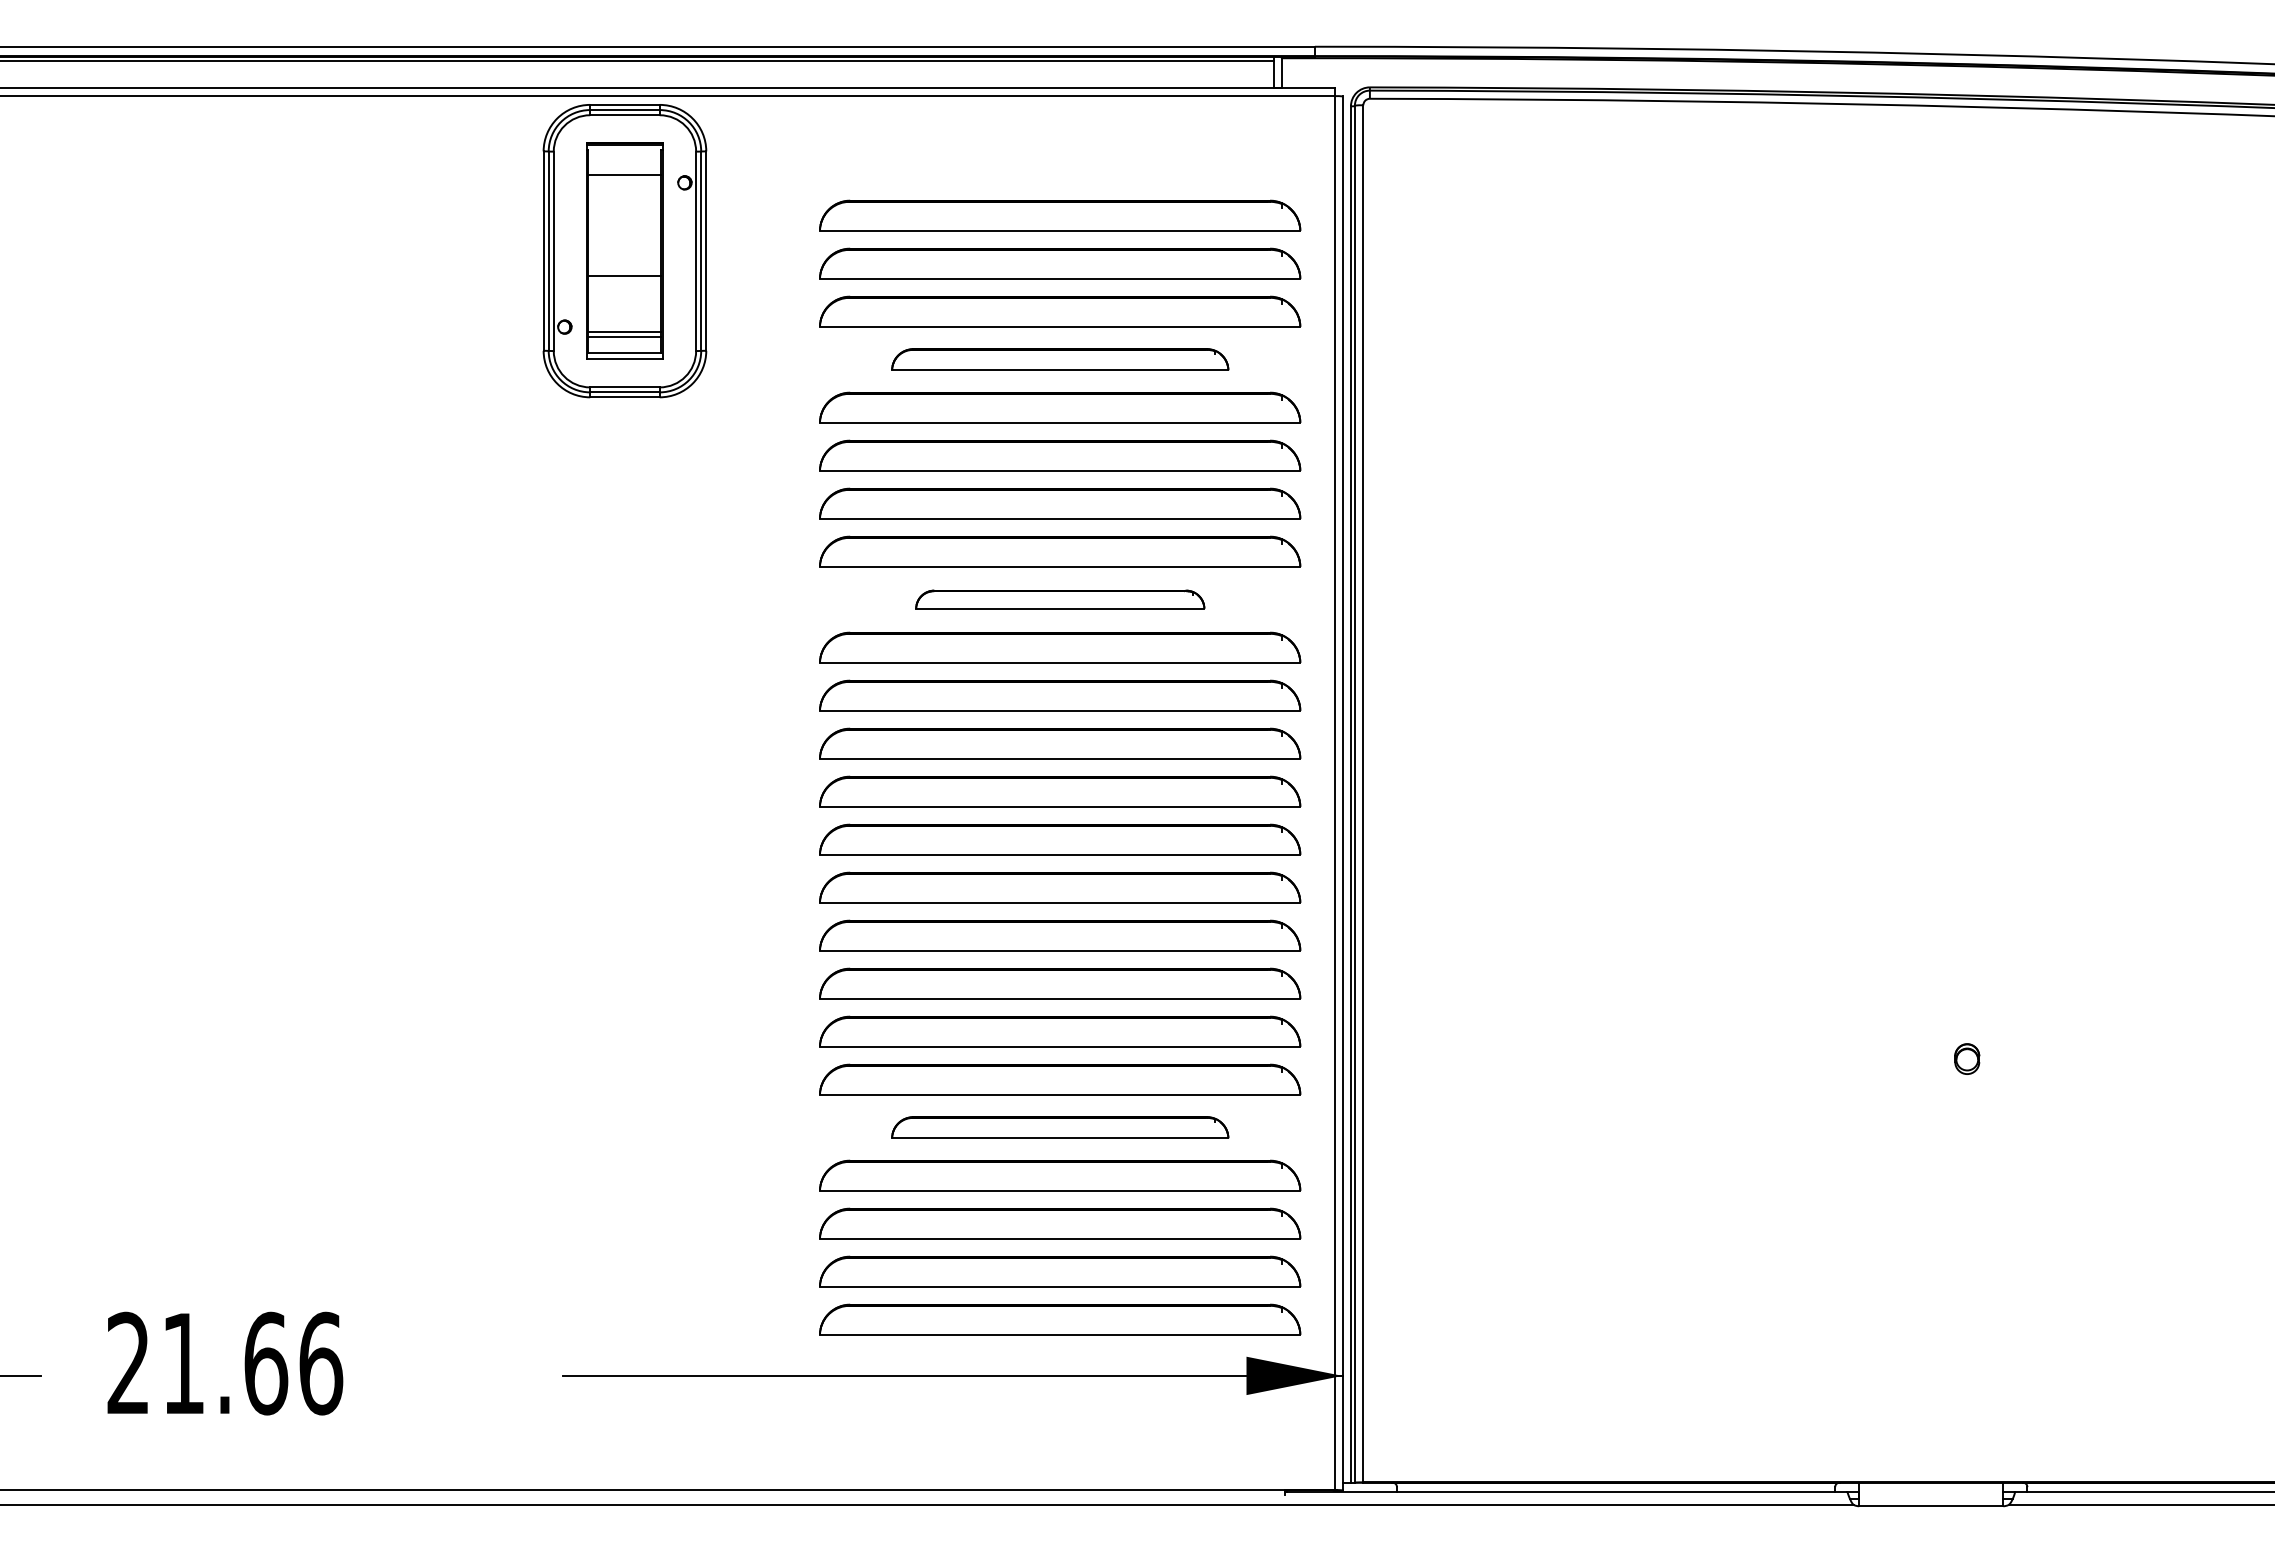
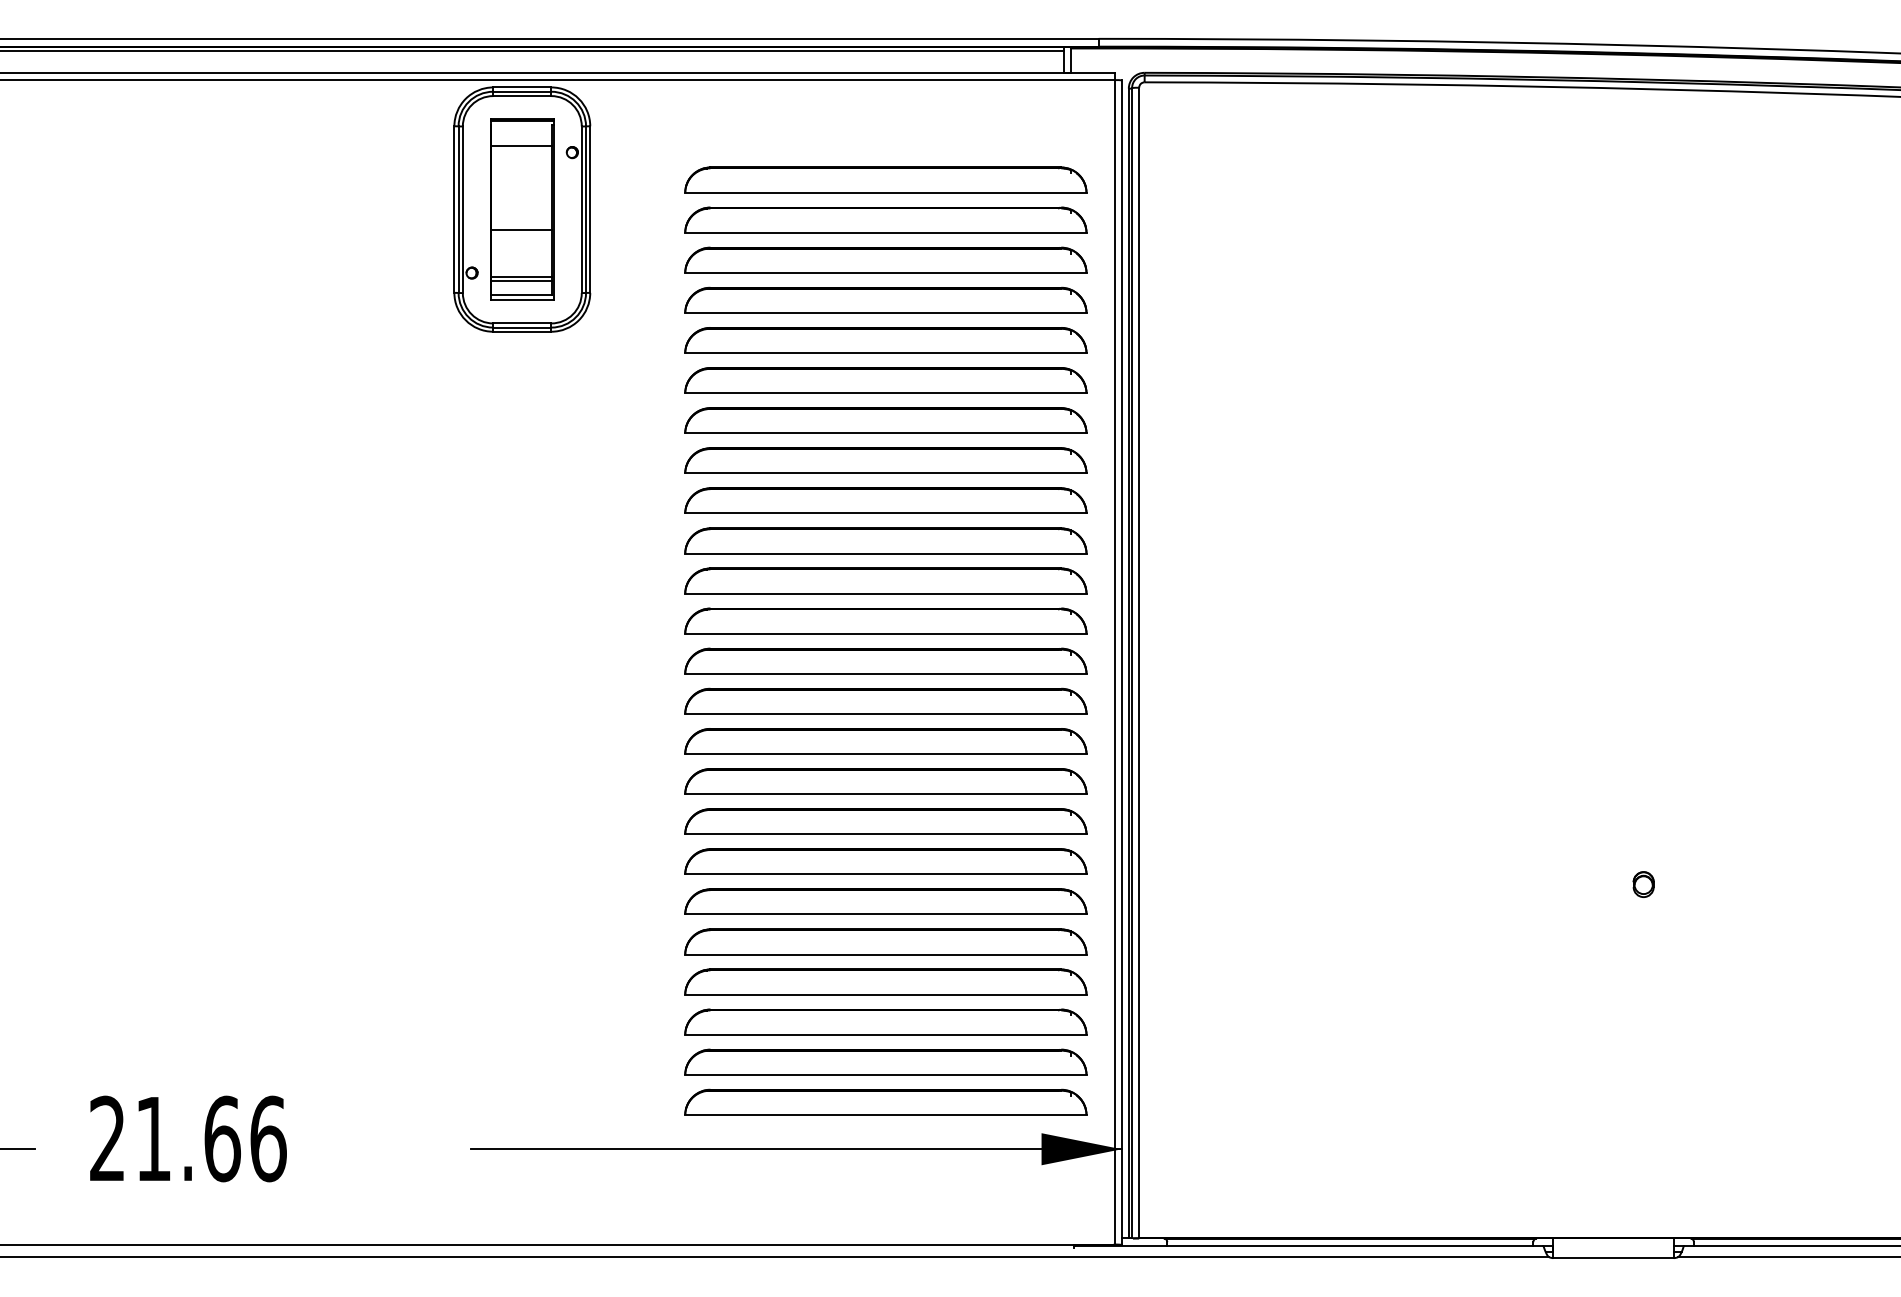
part: (1060, 359) -> (886, 300), size x1.43
part: (1060, 599) -> (886, 500), size x1.67
part: (1060, 1127) -> (886, 941), size x1.43

